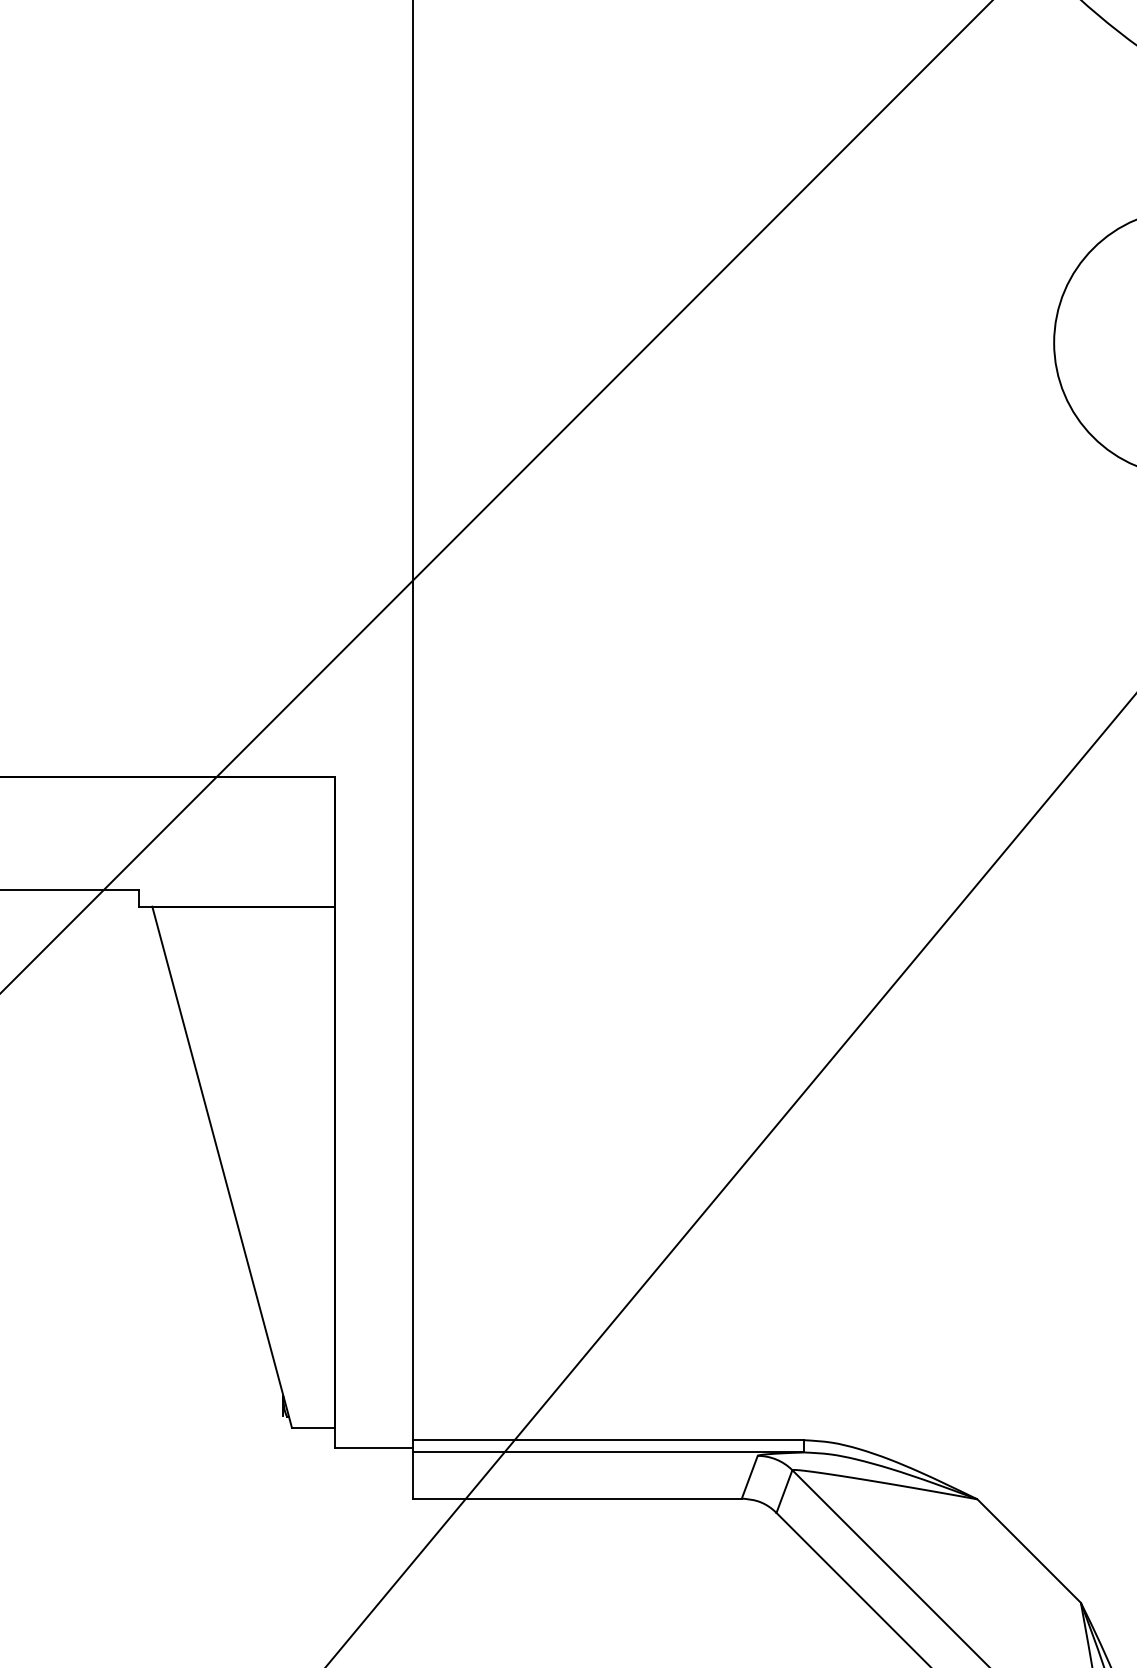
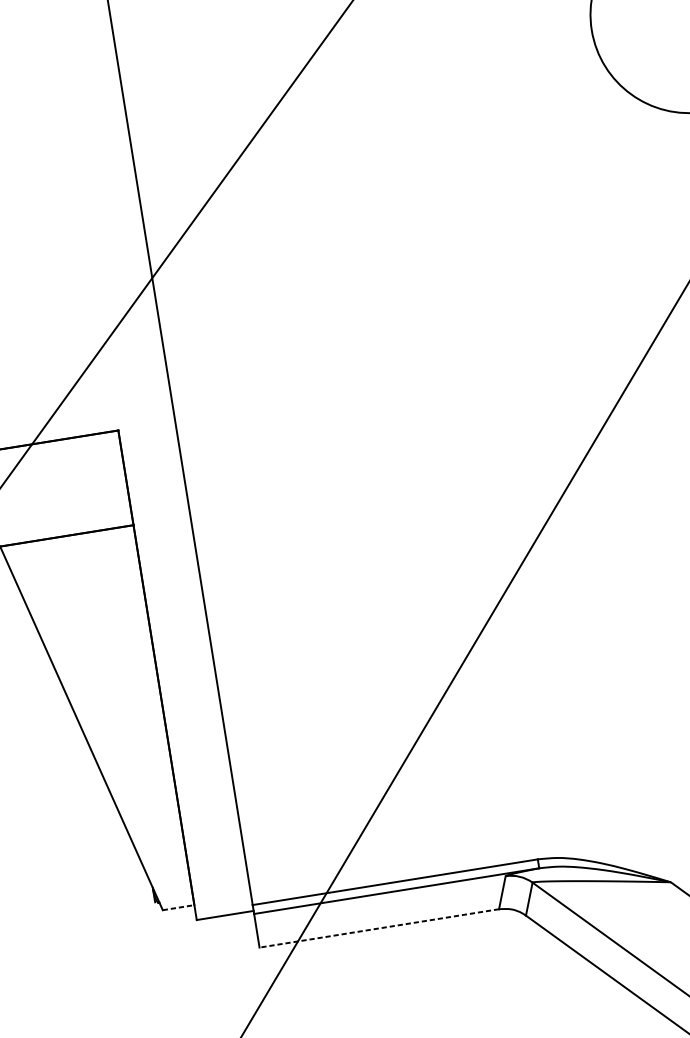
line: (313, 1427) -> (178, 907), solid -> dashed
line: (577, 1498) -> (379, 928), solid -> dashed

